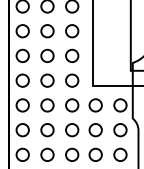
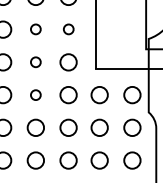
circle: (47, 55) -> (35, 29), size x0.6
circle: (72, 55) -> (68, 29), size x0.6
circle: (47, 80) -> (35, 62), size x0.6
circle: (47, 105) -> (35, 95), size x0.6

